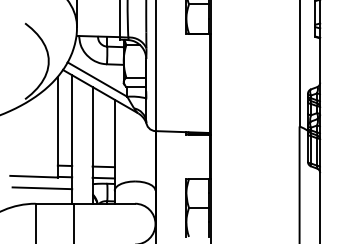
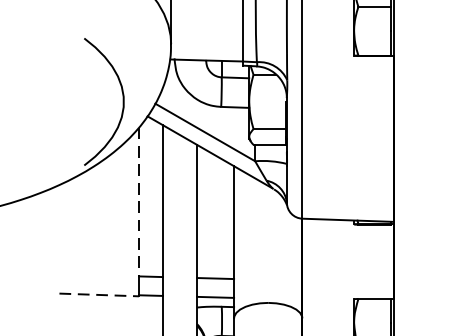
line: (57, 121) -> (138, 202), solid -> dashed
line: (34, 176) -> (99, 294), solid -> dashed
line: (42, 188) -> (113, 314), removed

